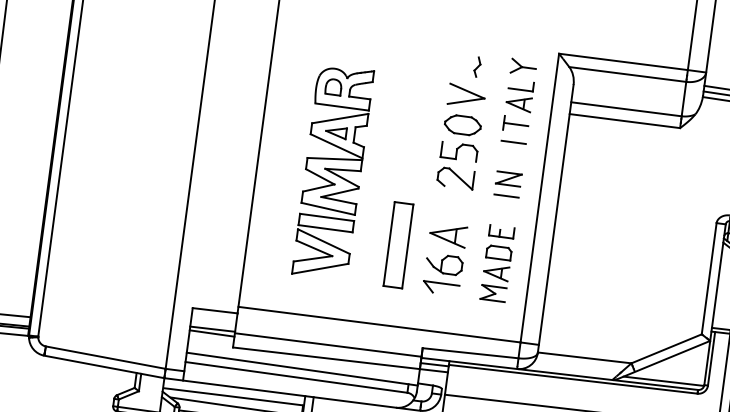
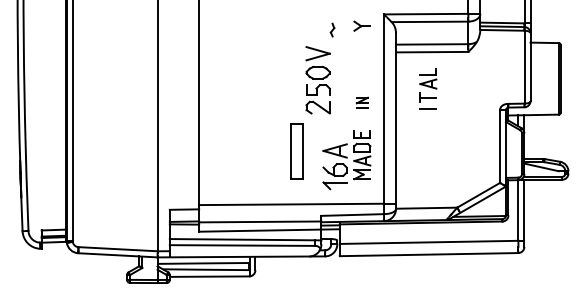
part: (518, 110) -> (428, 88), moved
part: (460, 136) -> (317, 80), moved
part: (332, 172) -> (248, 110), removed
part: (508, 183) -> (362, 102), size x0.7
part: (444, 258) -> (334, 166), moved

